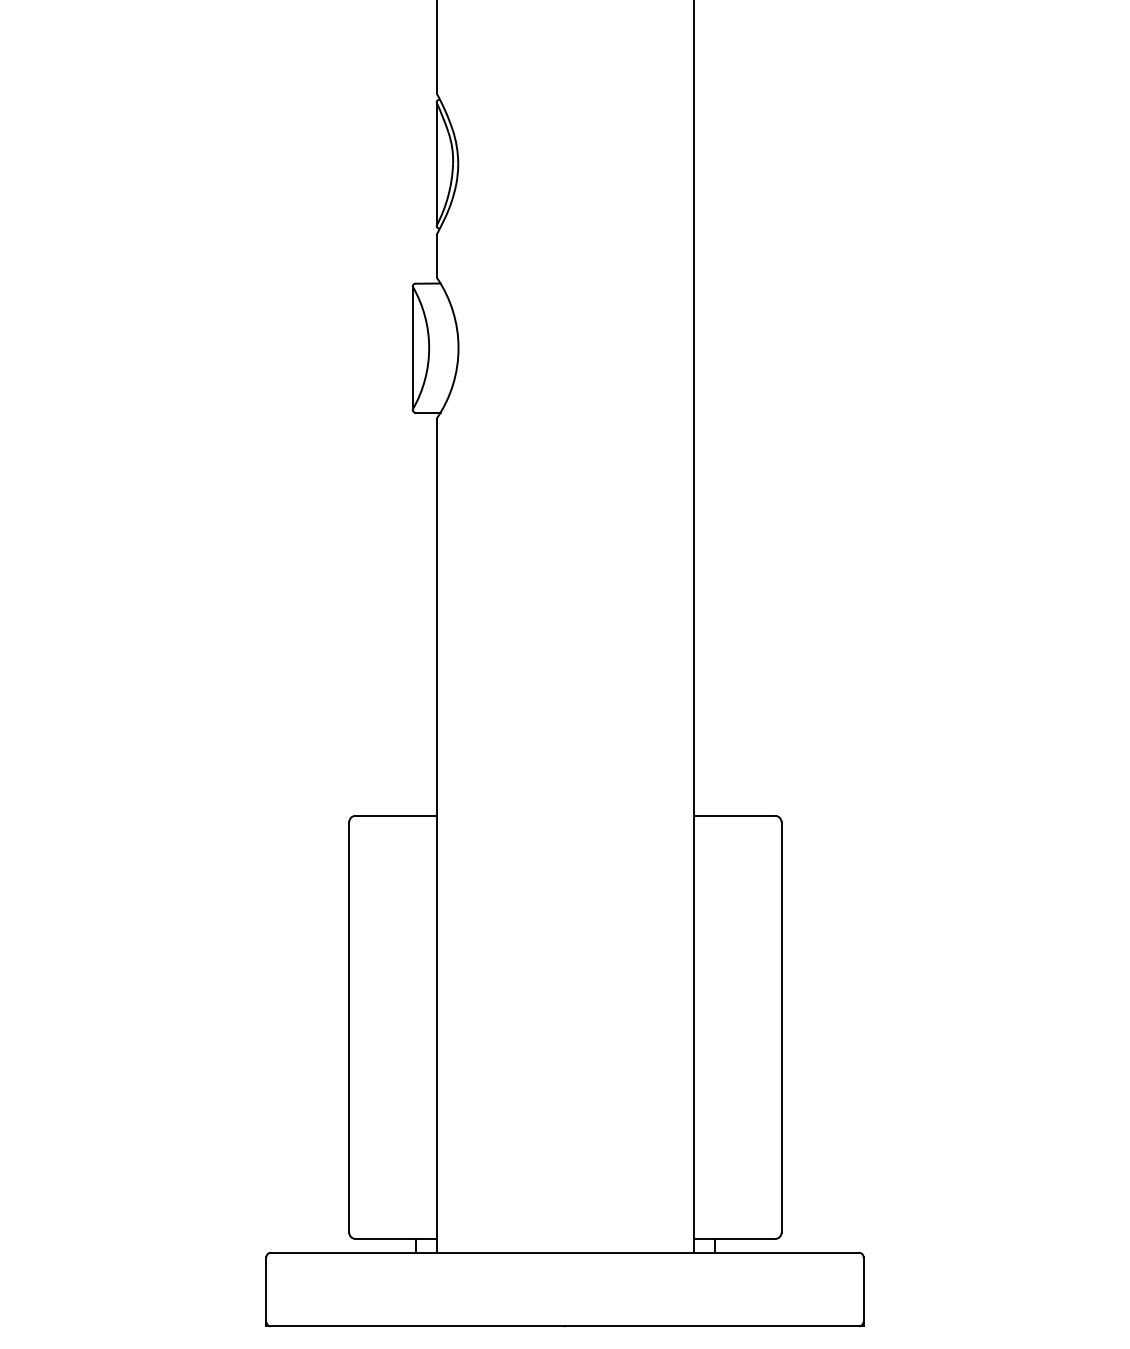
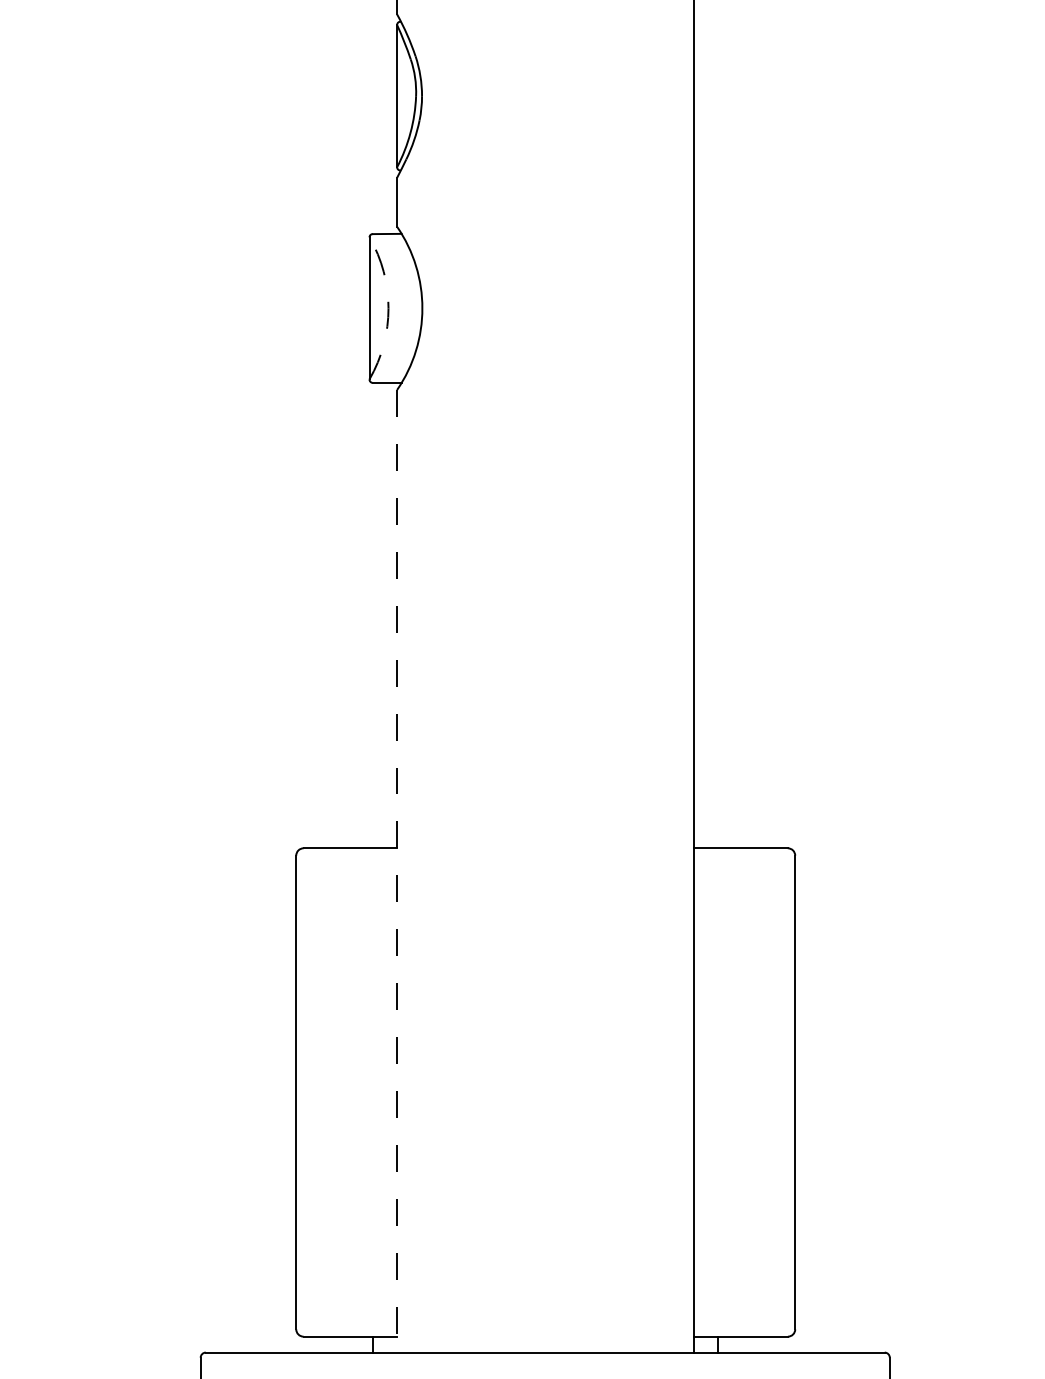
arc: (429, 348) -> (388, 308), solid -> dashed
line: (436, 835) -> (396, 870), solid -> dashed

